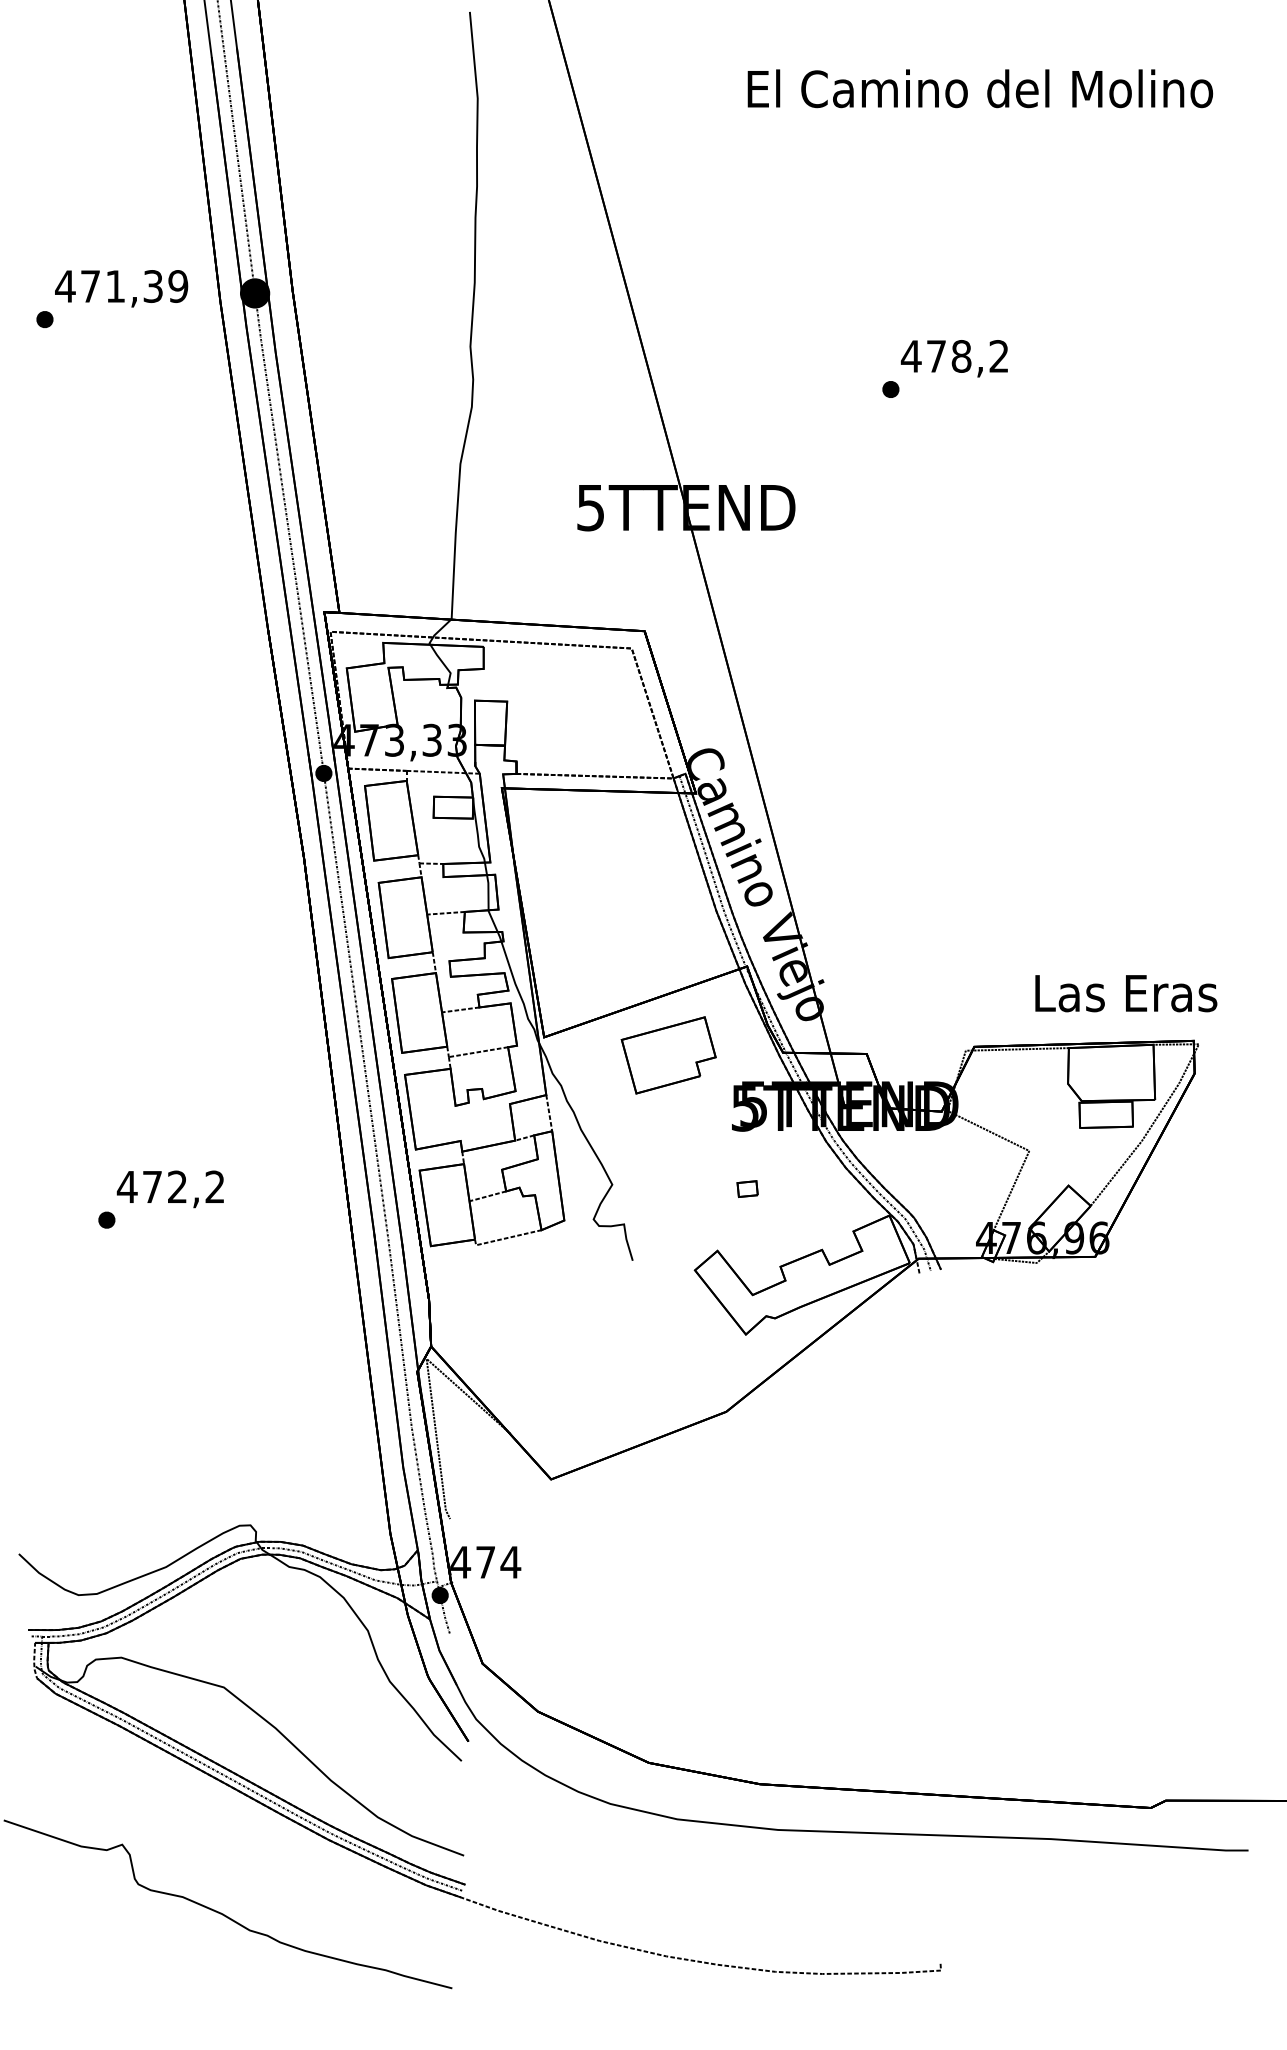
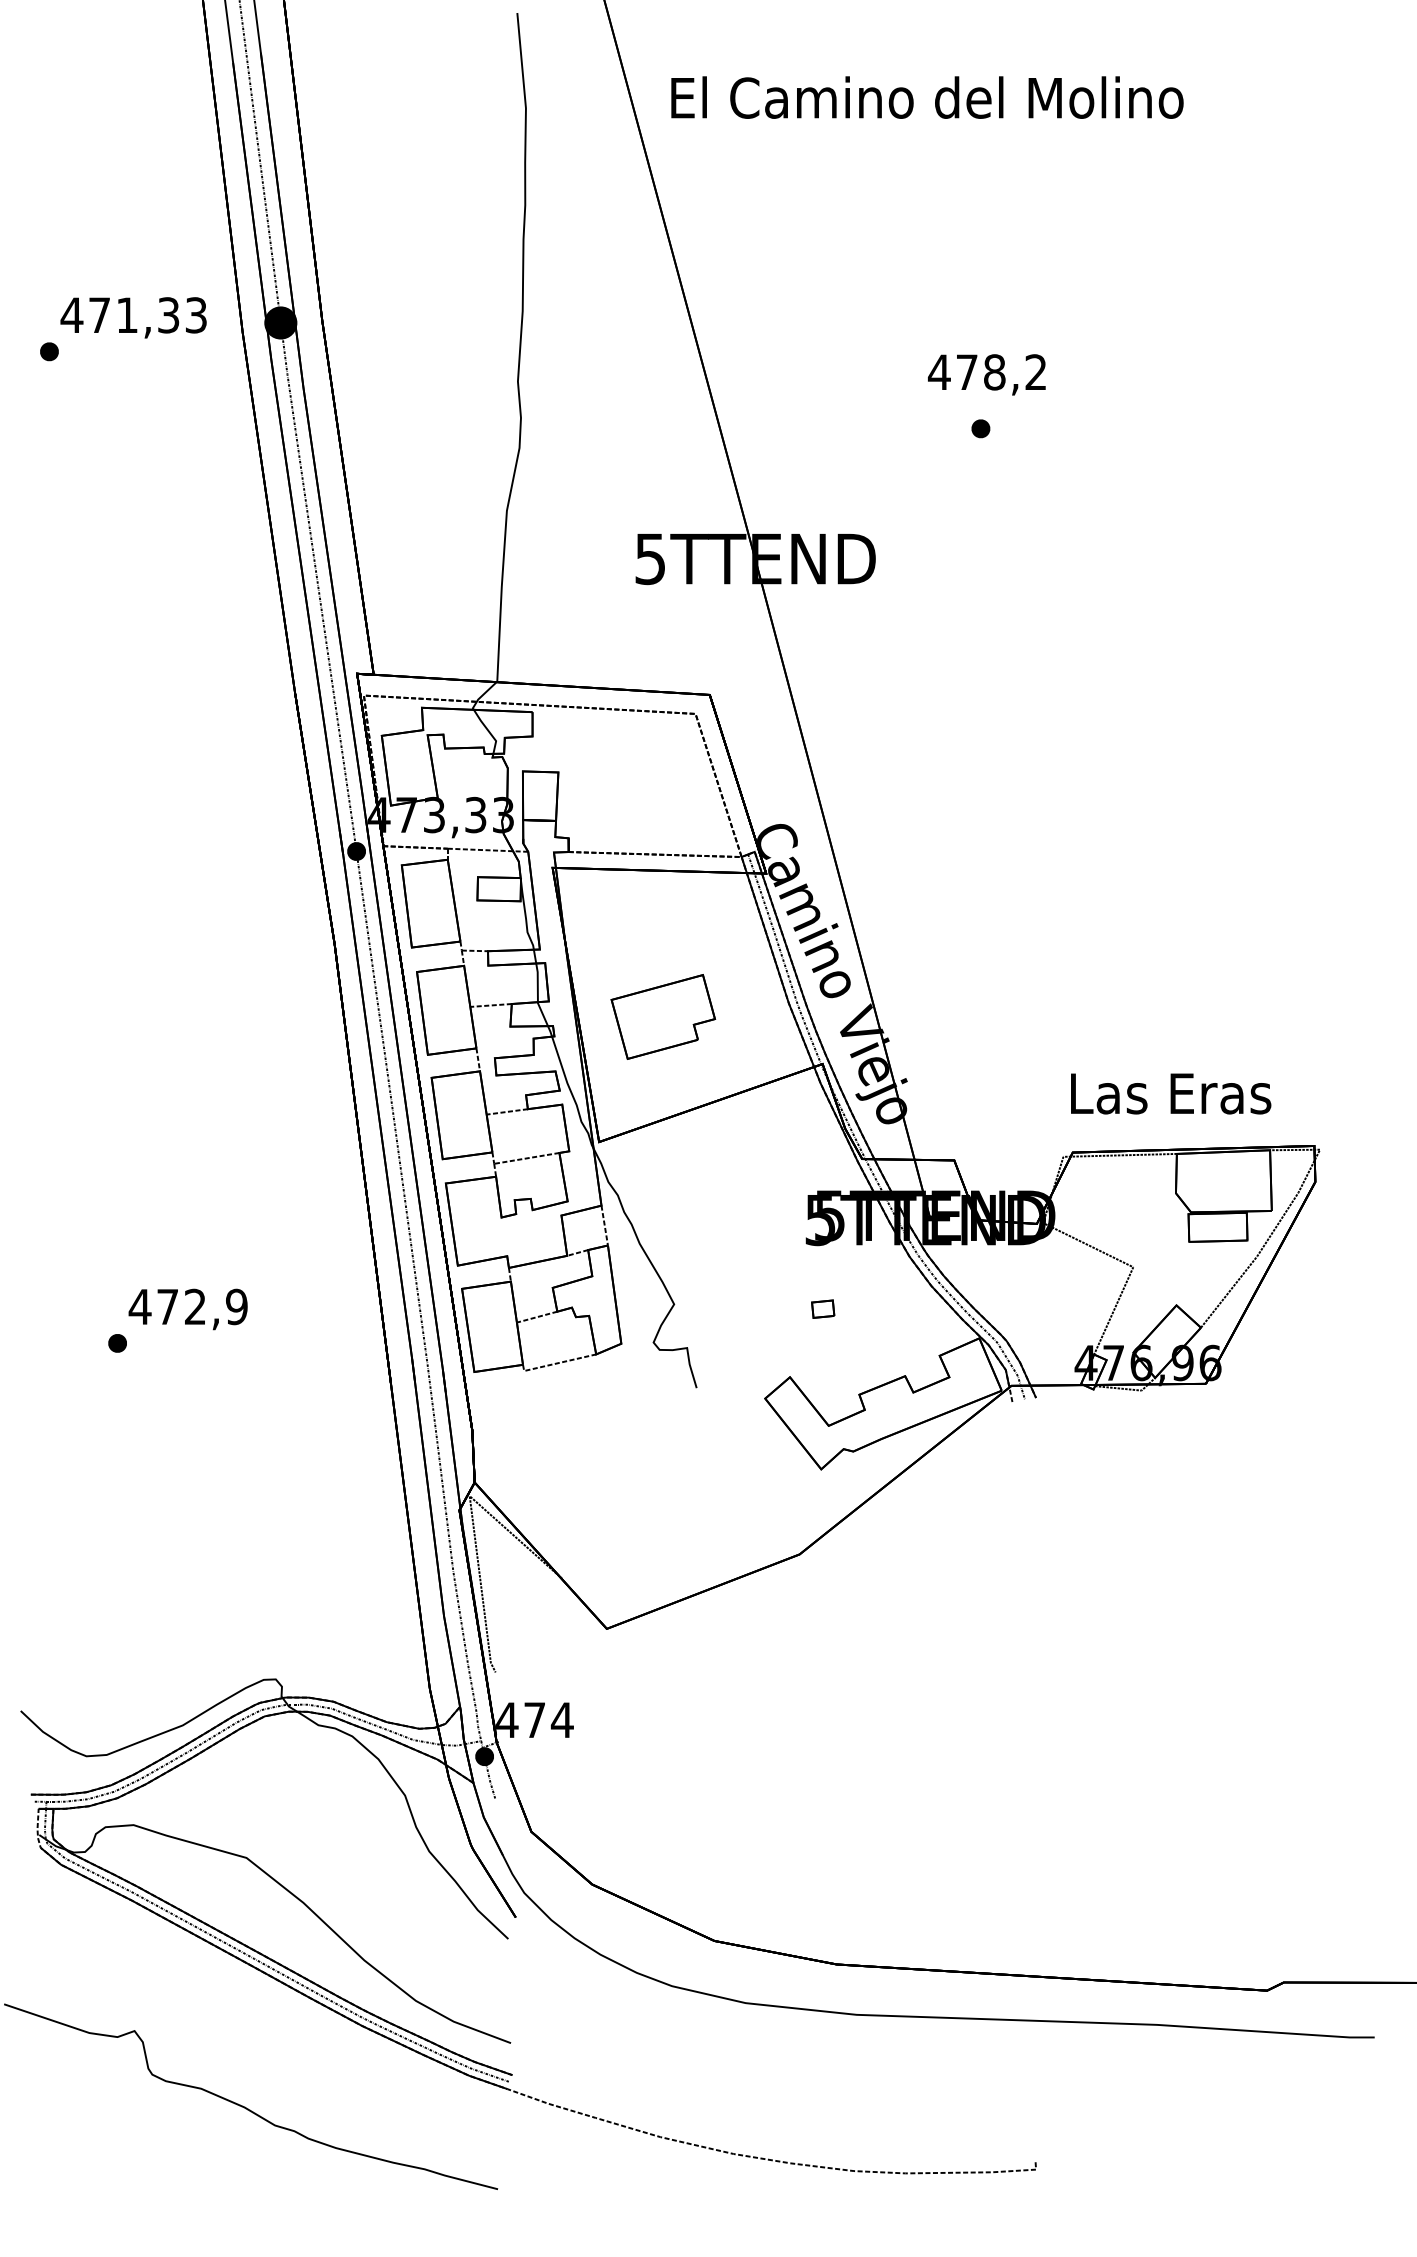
text: (980, 88) -> (927, 97), moved
text: (178, 286) -> (196, 315), 471,39 -> 471,33
text: (954, 358) -> (986, 374), moved
text: (1126, 993) -> (1171, 1093), moved
part: (668, 1054) -> (663, 1016), moved
text: (214, 1186) -> (236, 1306), 472,2 -> 472,9

